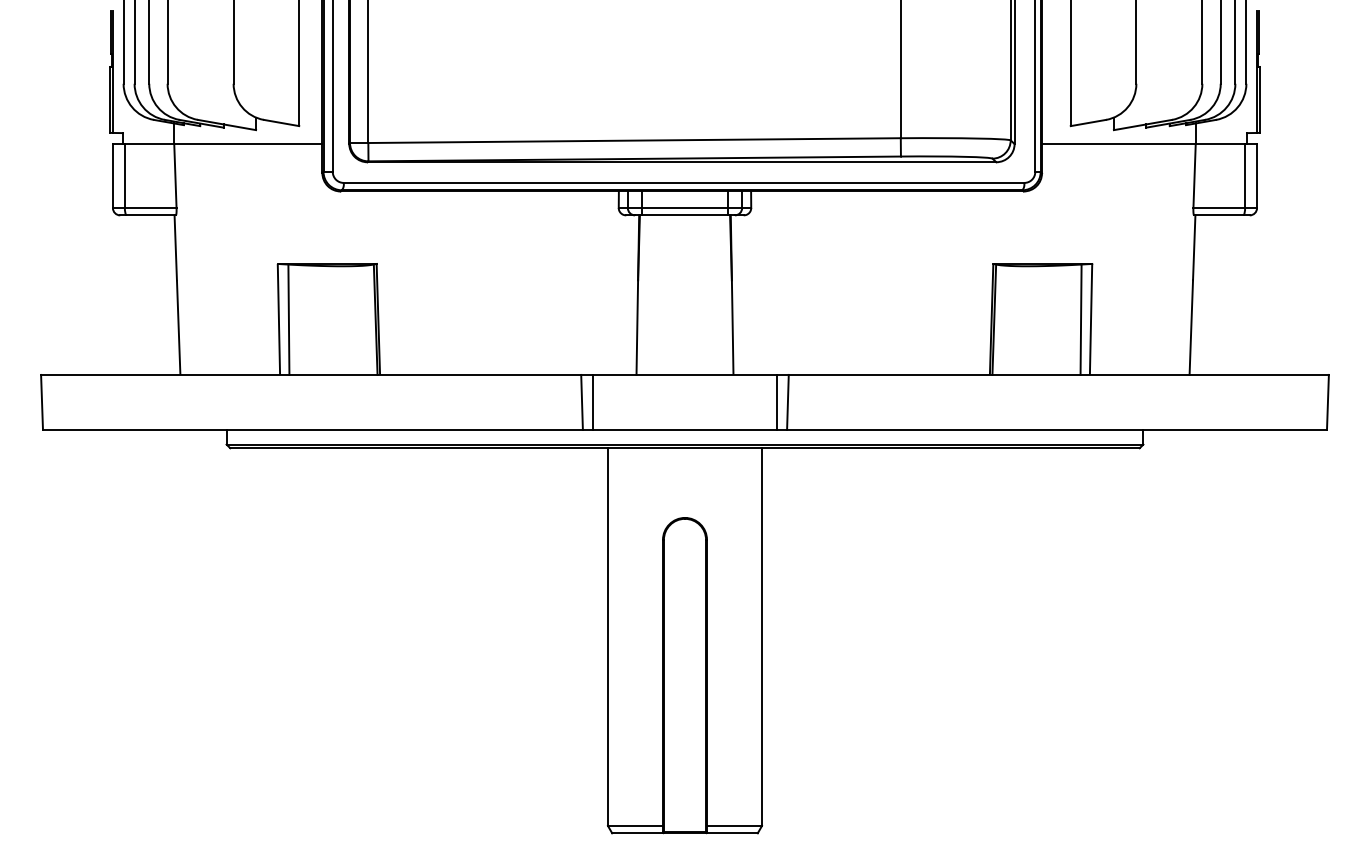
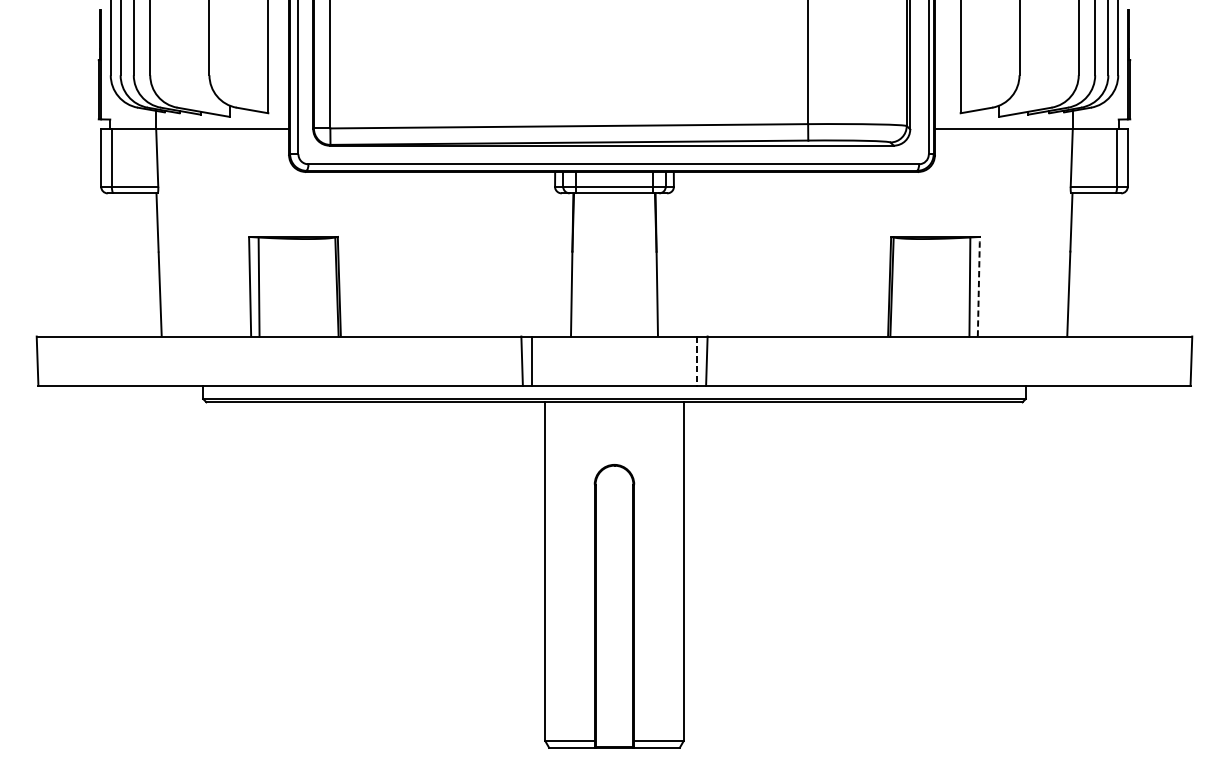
line: (1091, 318) -> (979, 285), solid -> dashed
line: (776, 402) -> (696, 361), solid -> dashed

